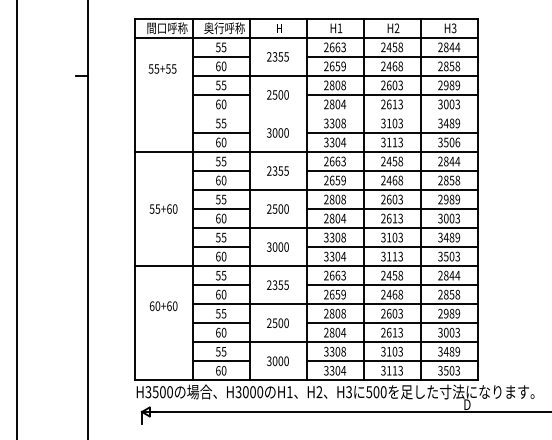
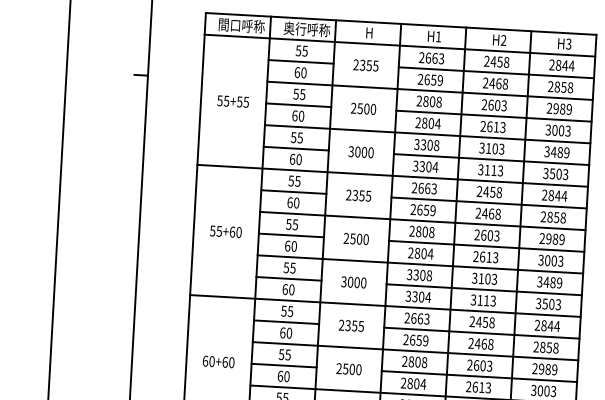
text: (162, 68) -> (233, 101), moved
line: (334, 113) -> (426, 133), added
text: (457, 142) -> (565, 174), 3506 -> 3503
text: (163, 306) -> (218, 362), moved

